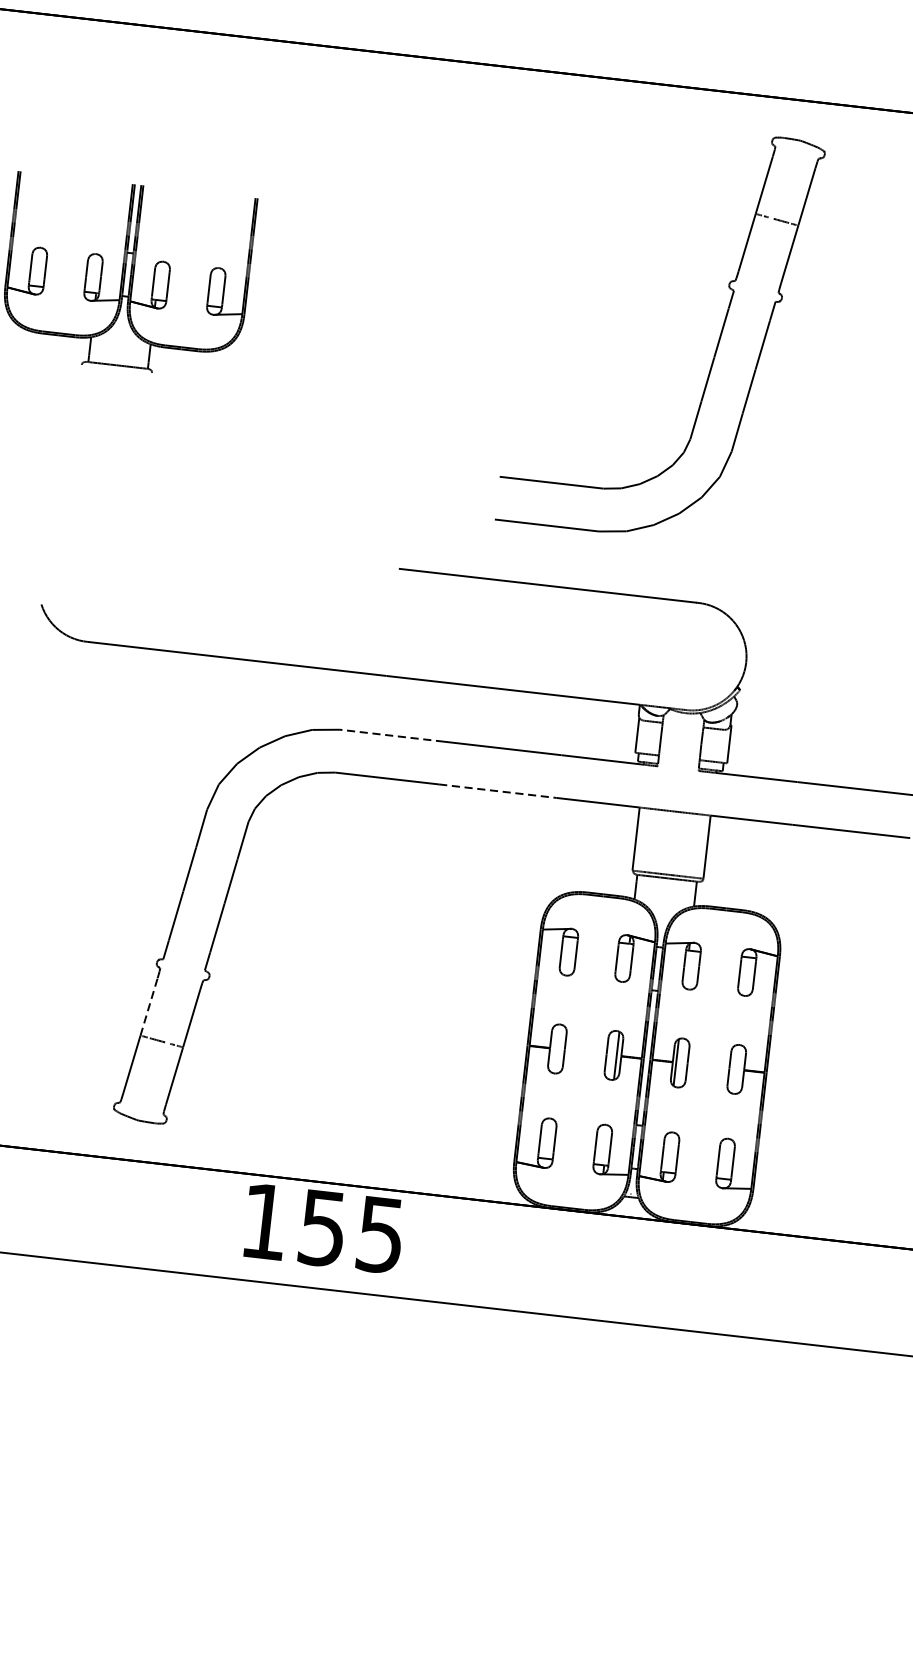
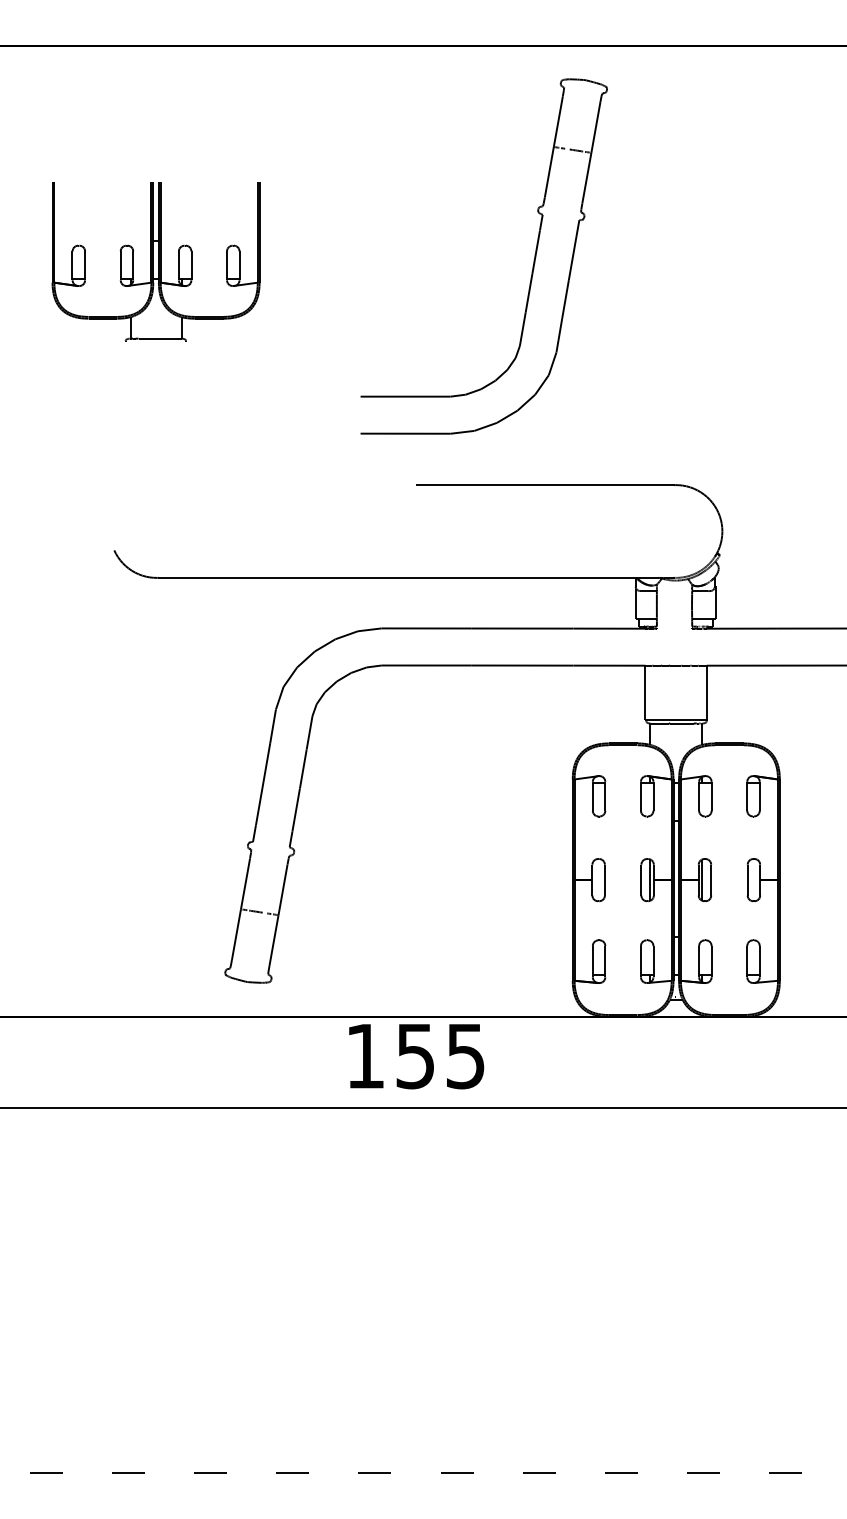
part: (715, 349) -> (532, 266), moved
line: (391, 735) -> (426, 628), dashed -> solid
line: (497, 791) -> (522, 665), dashed -> solid
line: (149, 1006) -> (245, 883), dashed -> solid

